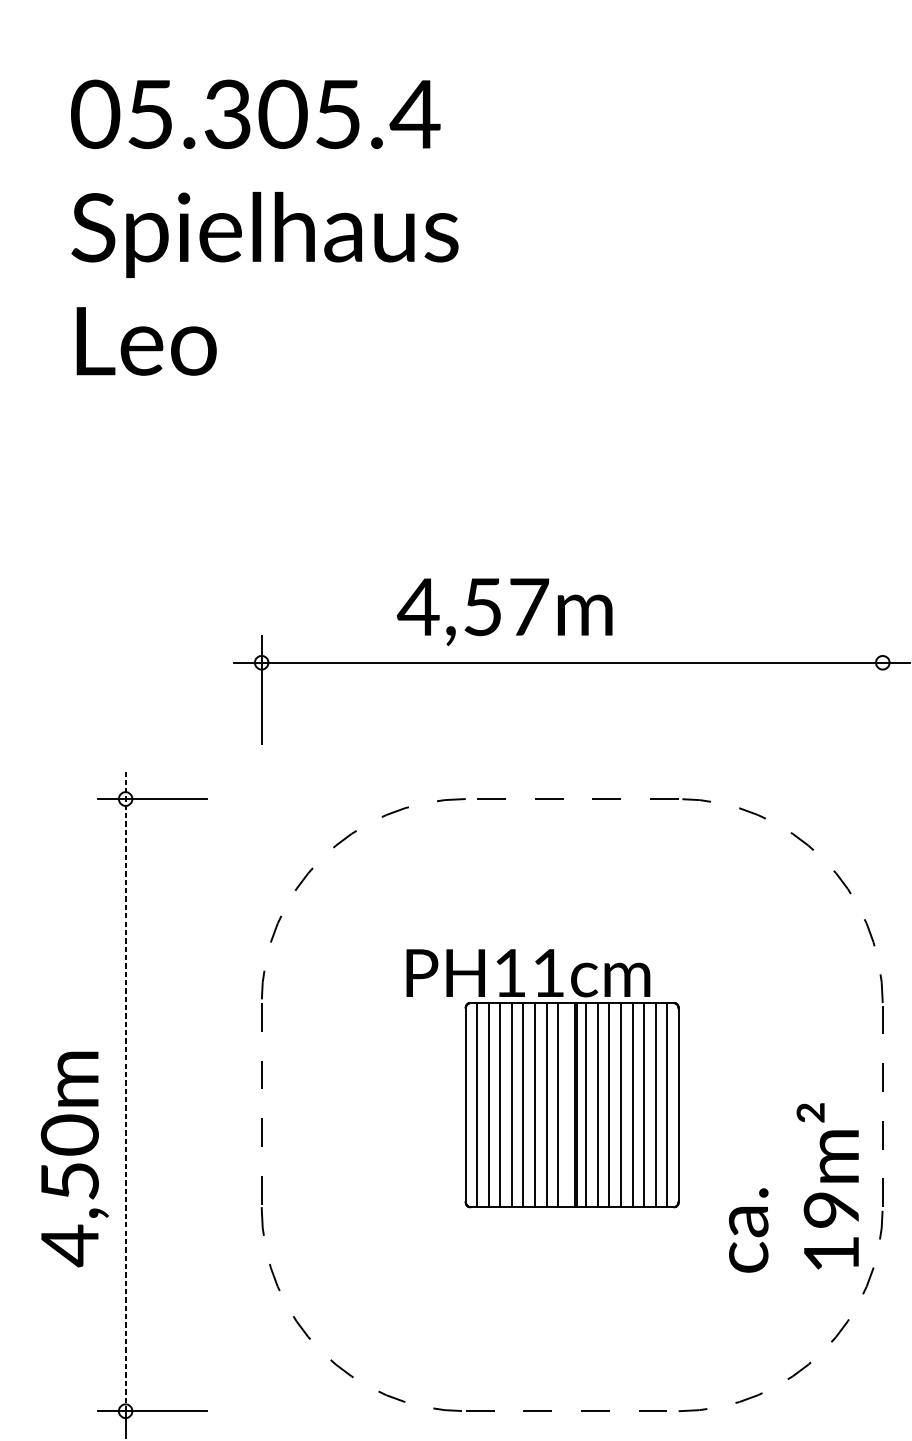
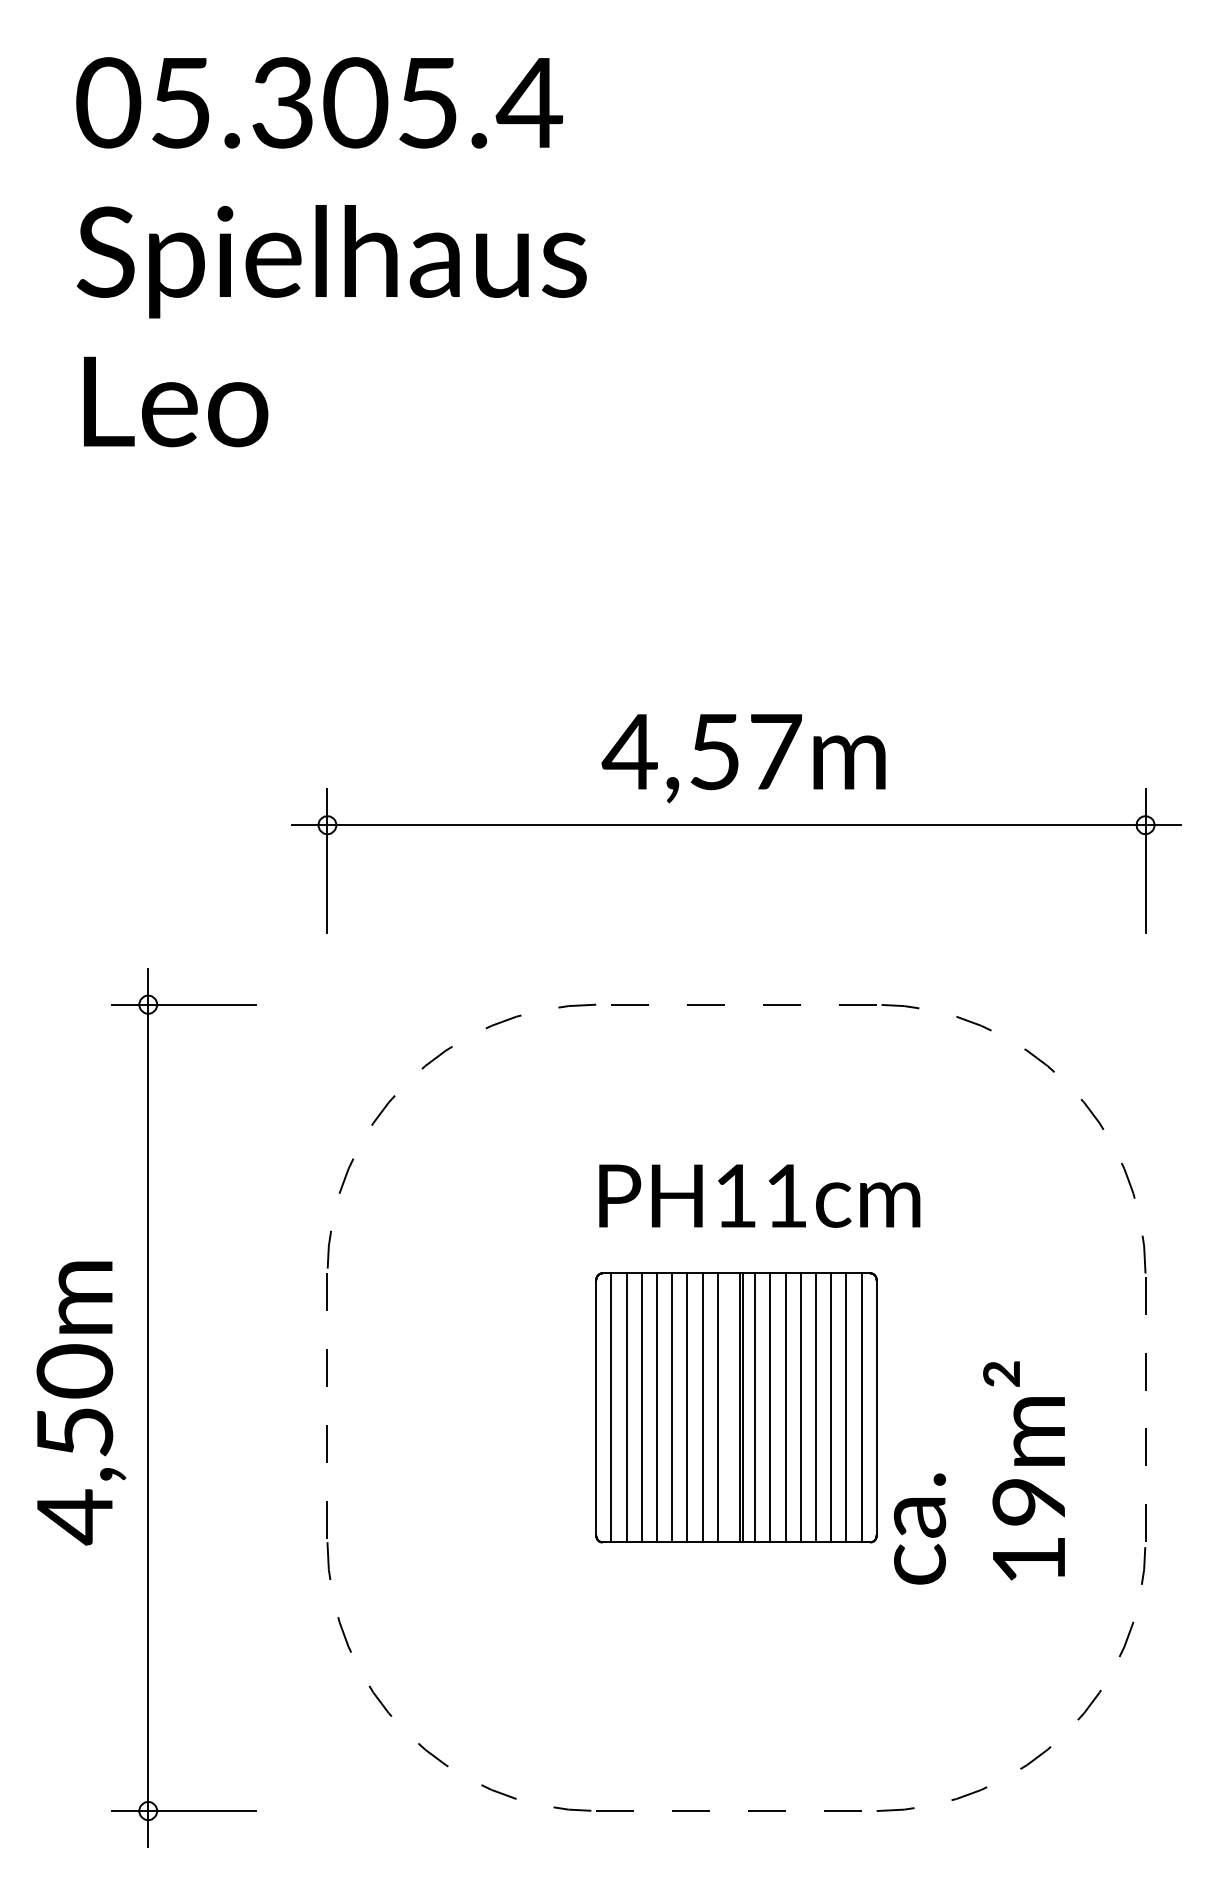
text: (504, 612) -> (743, 758), moved
line: (882, 689) -> (1145, 860), added
text: (528, 972) -> (759, 1195), moved
line: (125, 1091) -> (148, 1389), dashed -> solid
text: (74, 1159) -> (81, 1403), moved
text: (793, 1187) -> (978, 1472), moved

